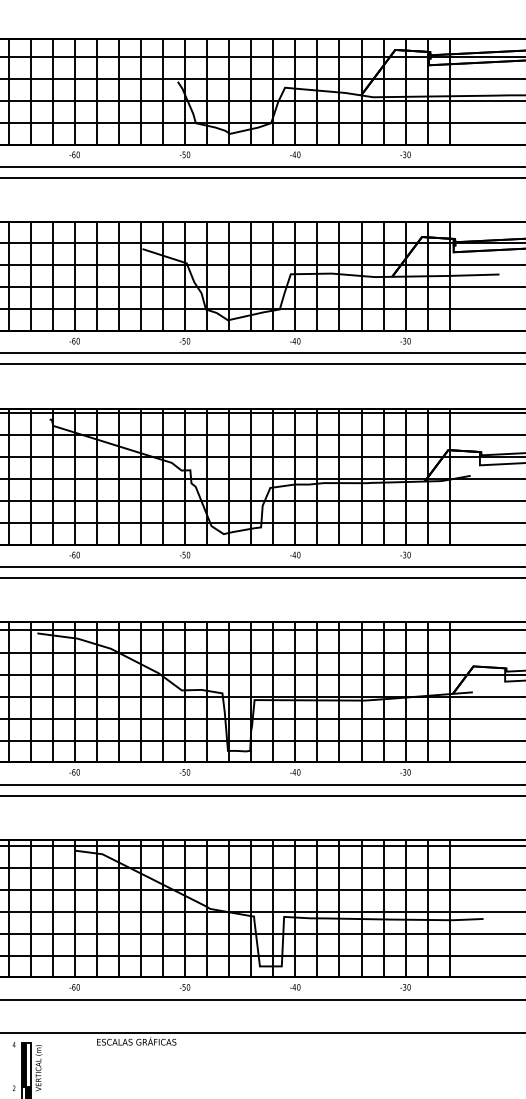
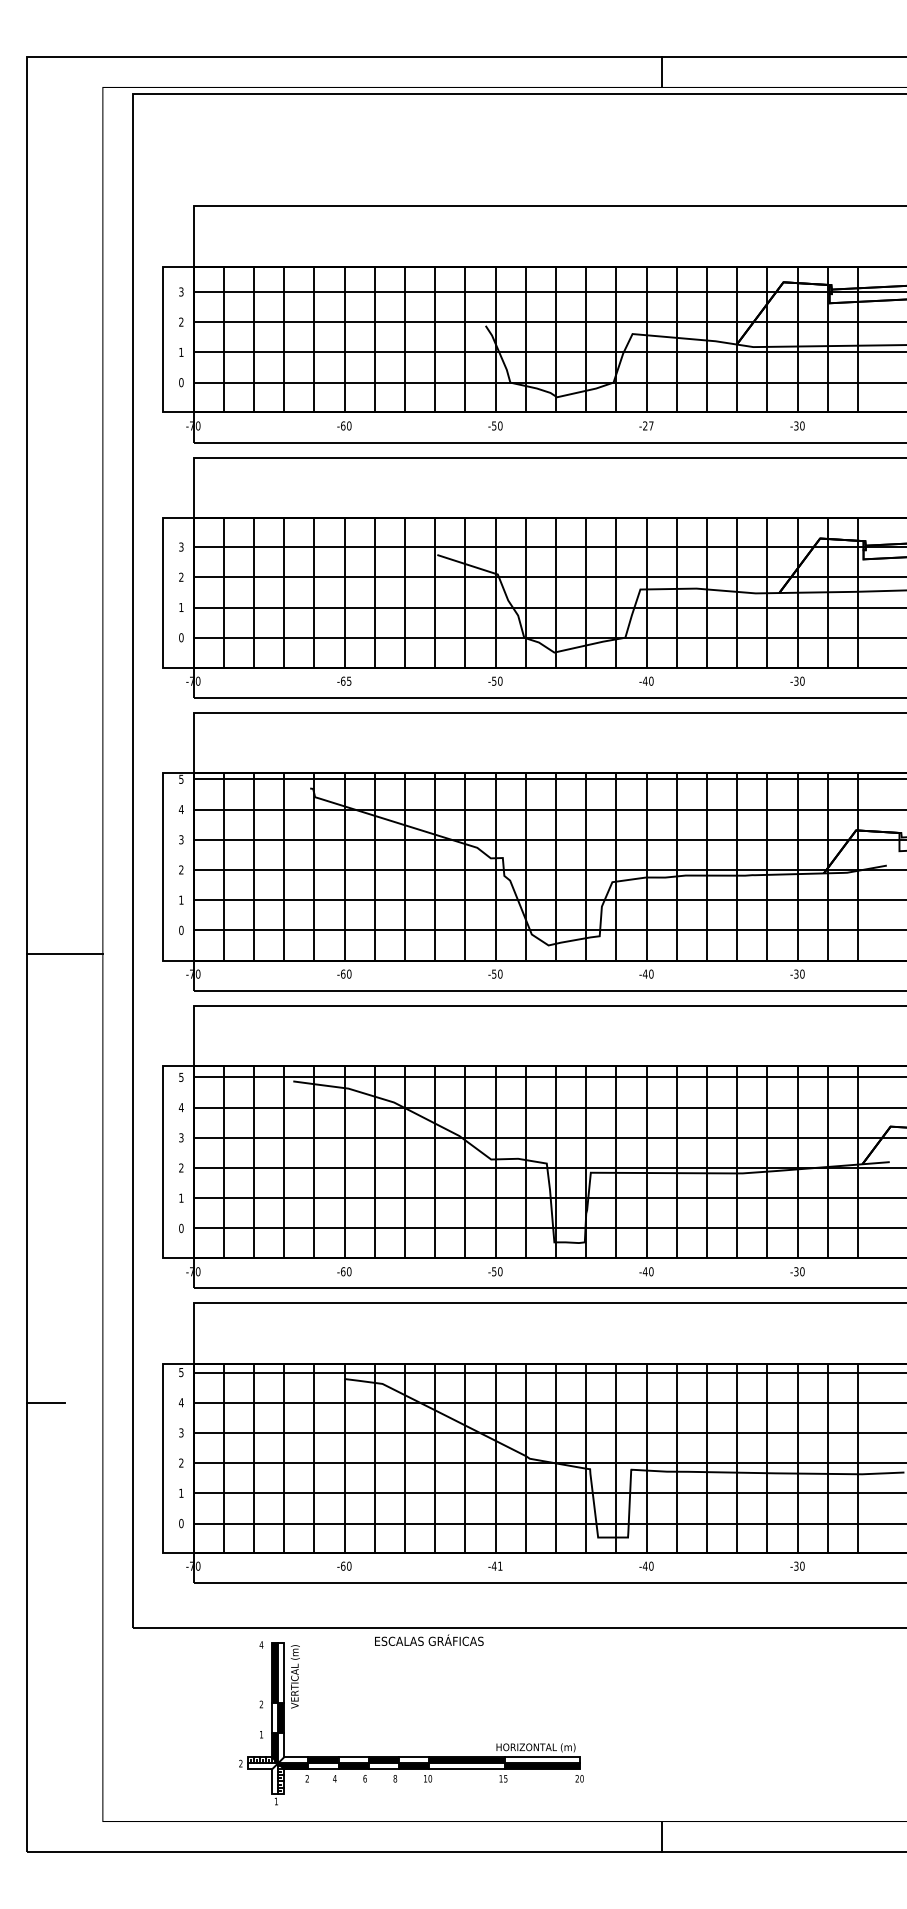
text: (295, 154) -> (647, 425), -40 -> -27
text: (78, 340) -> (349, 680), -60 -> -65
text: (185, 986) -> (496, 1565), -50 -> -41

